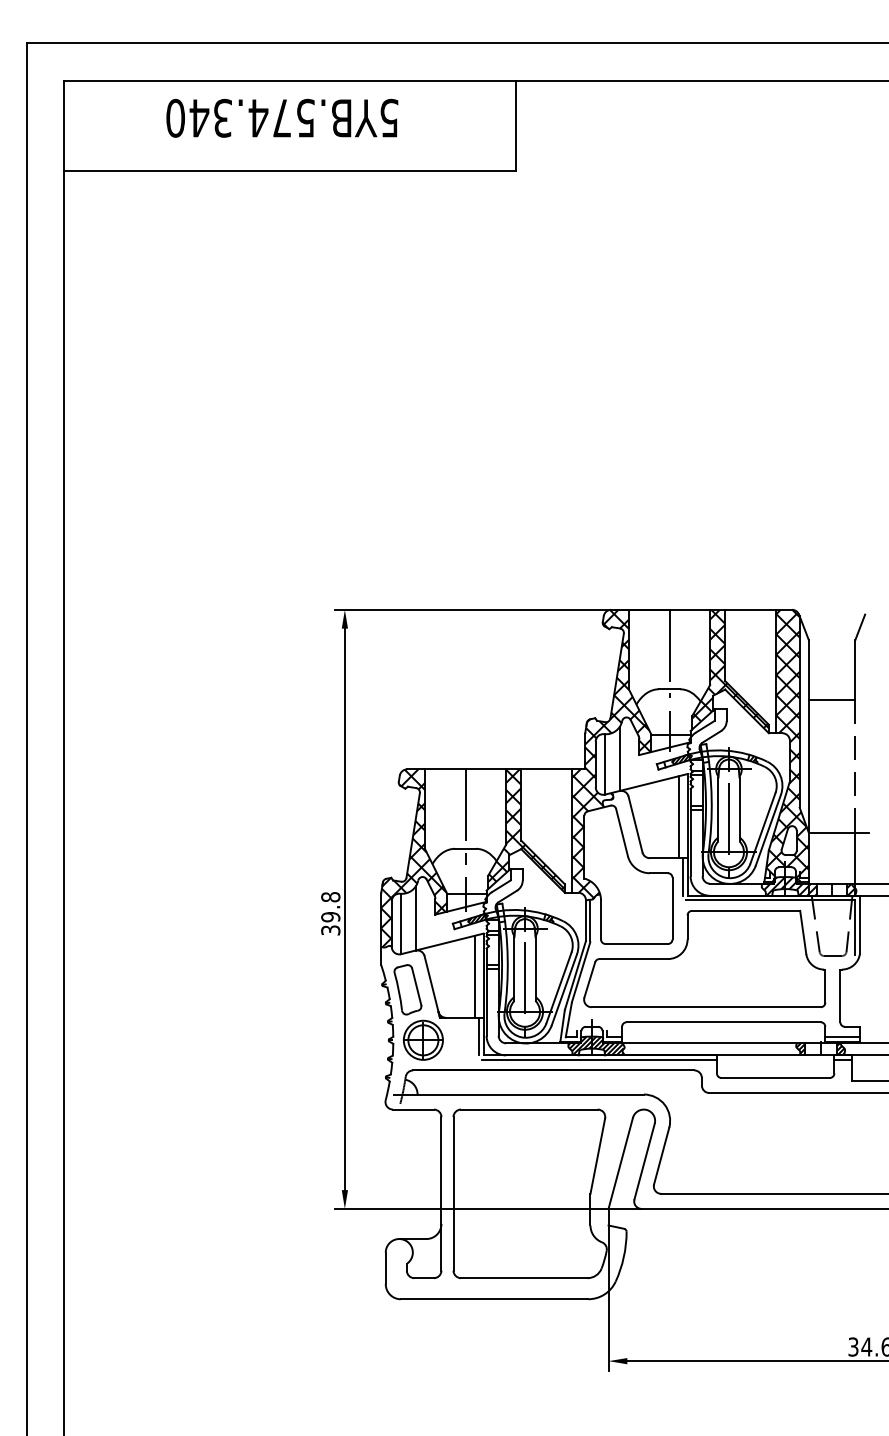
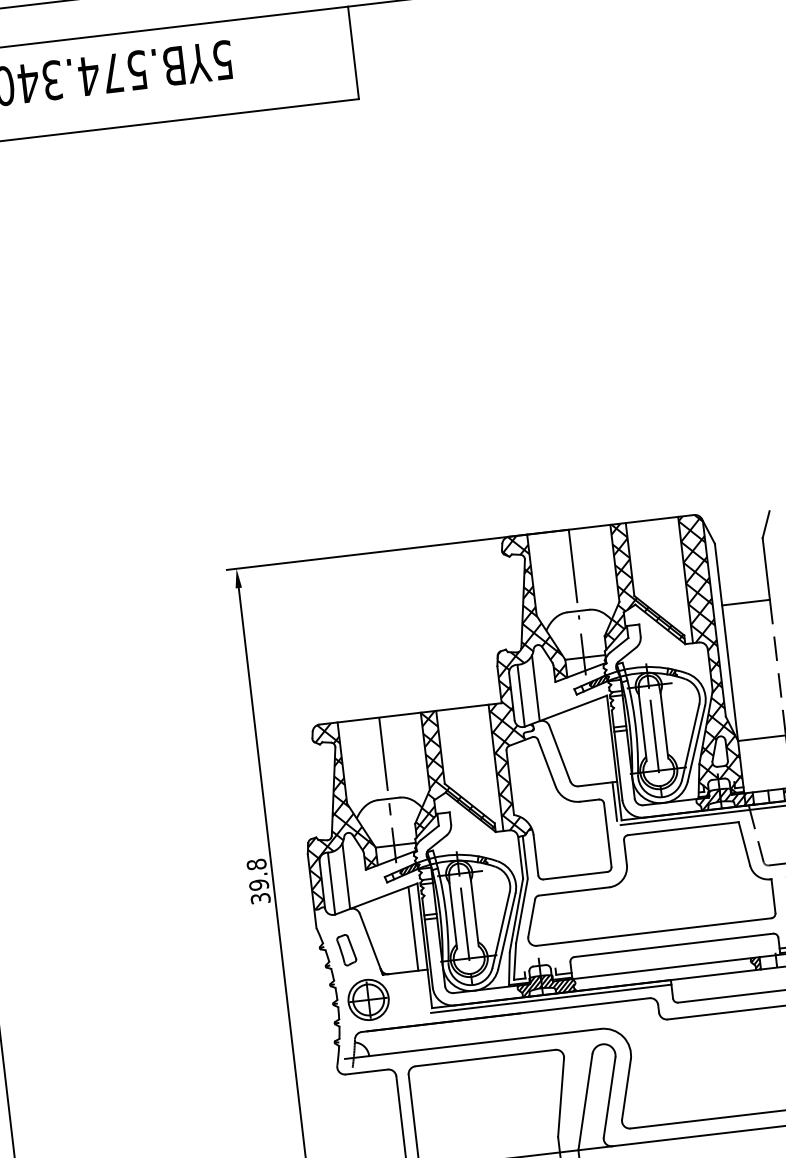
line: (678, 817) -> (602, 741), removed
part: (407, 989) -> (346, 949), size x0.6
line: (479, 1036) -> (425, 989), removed

